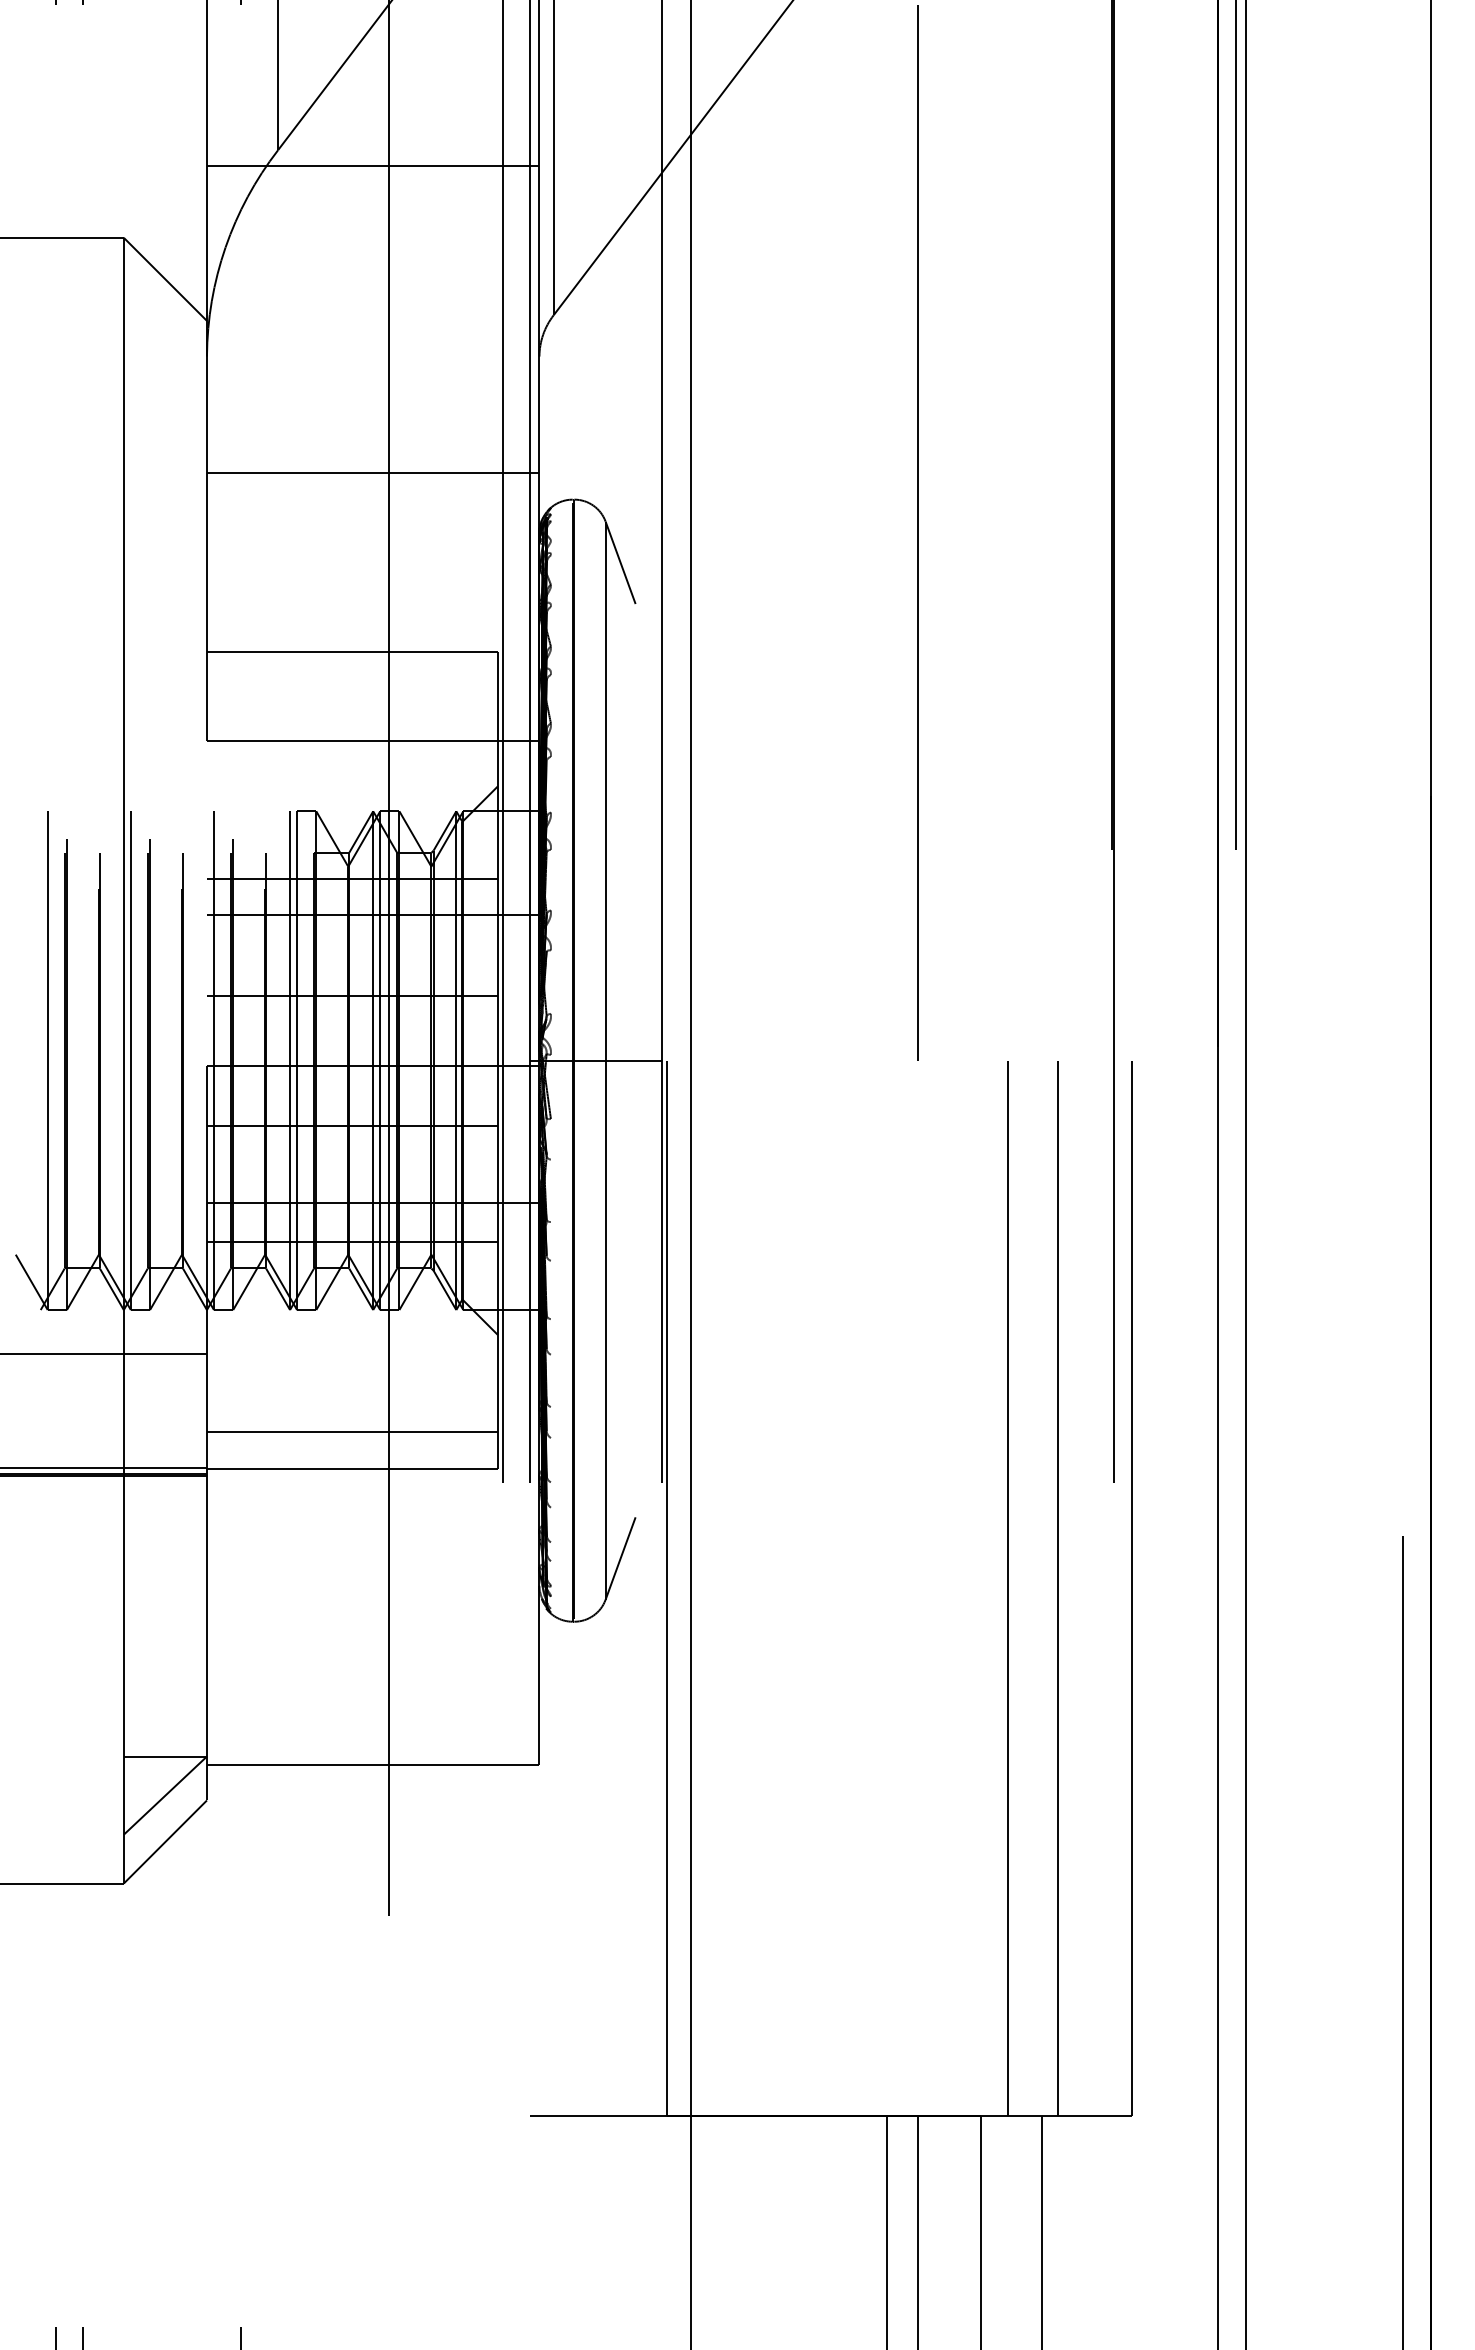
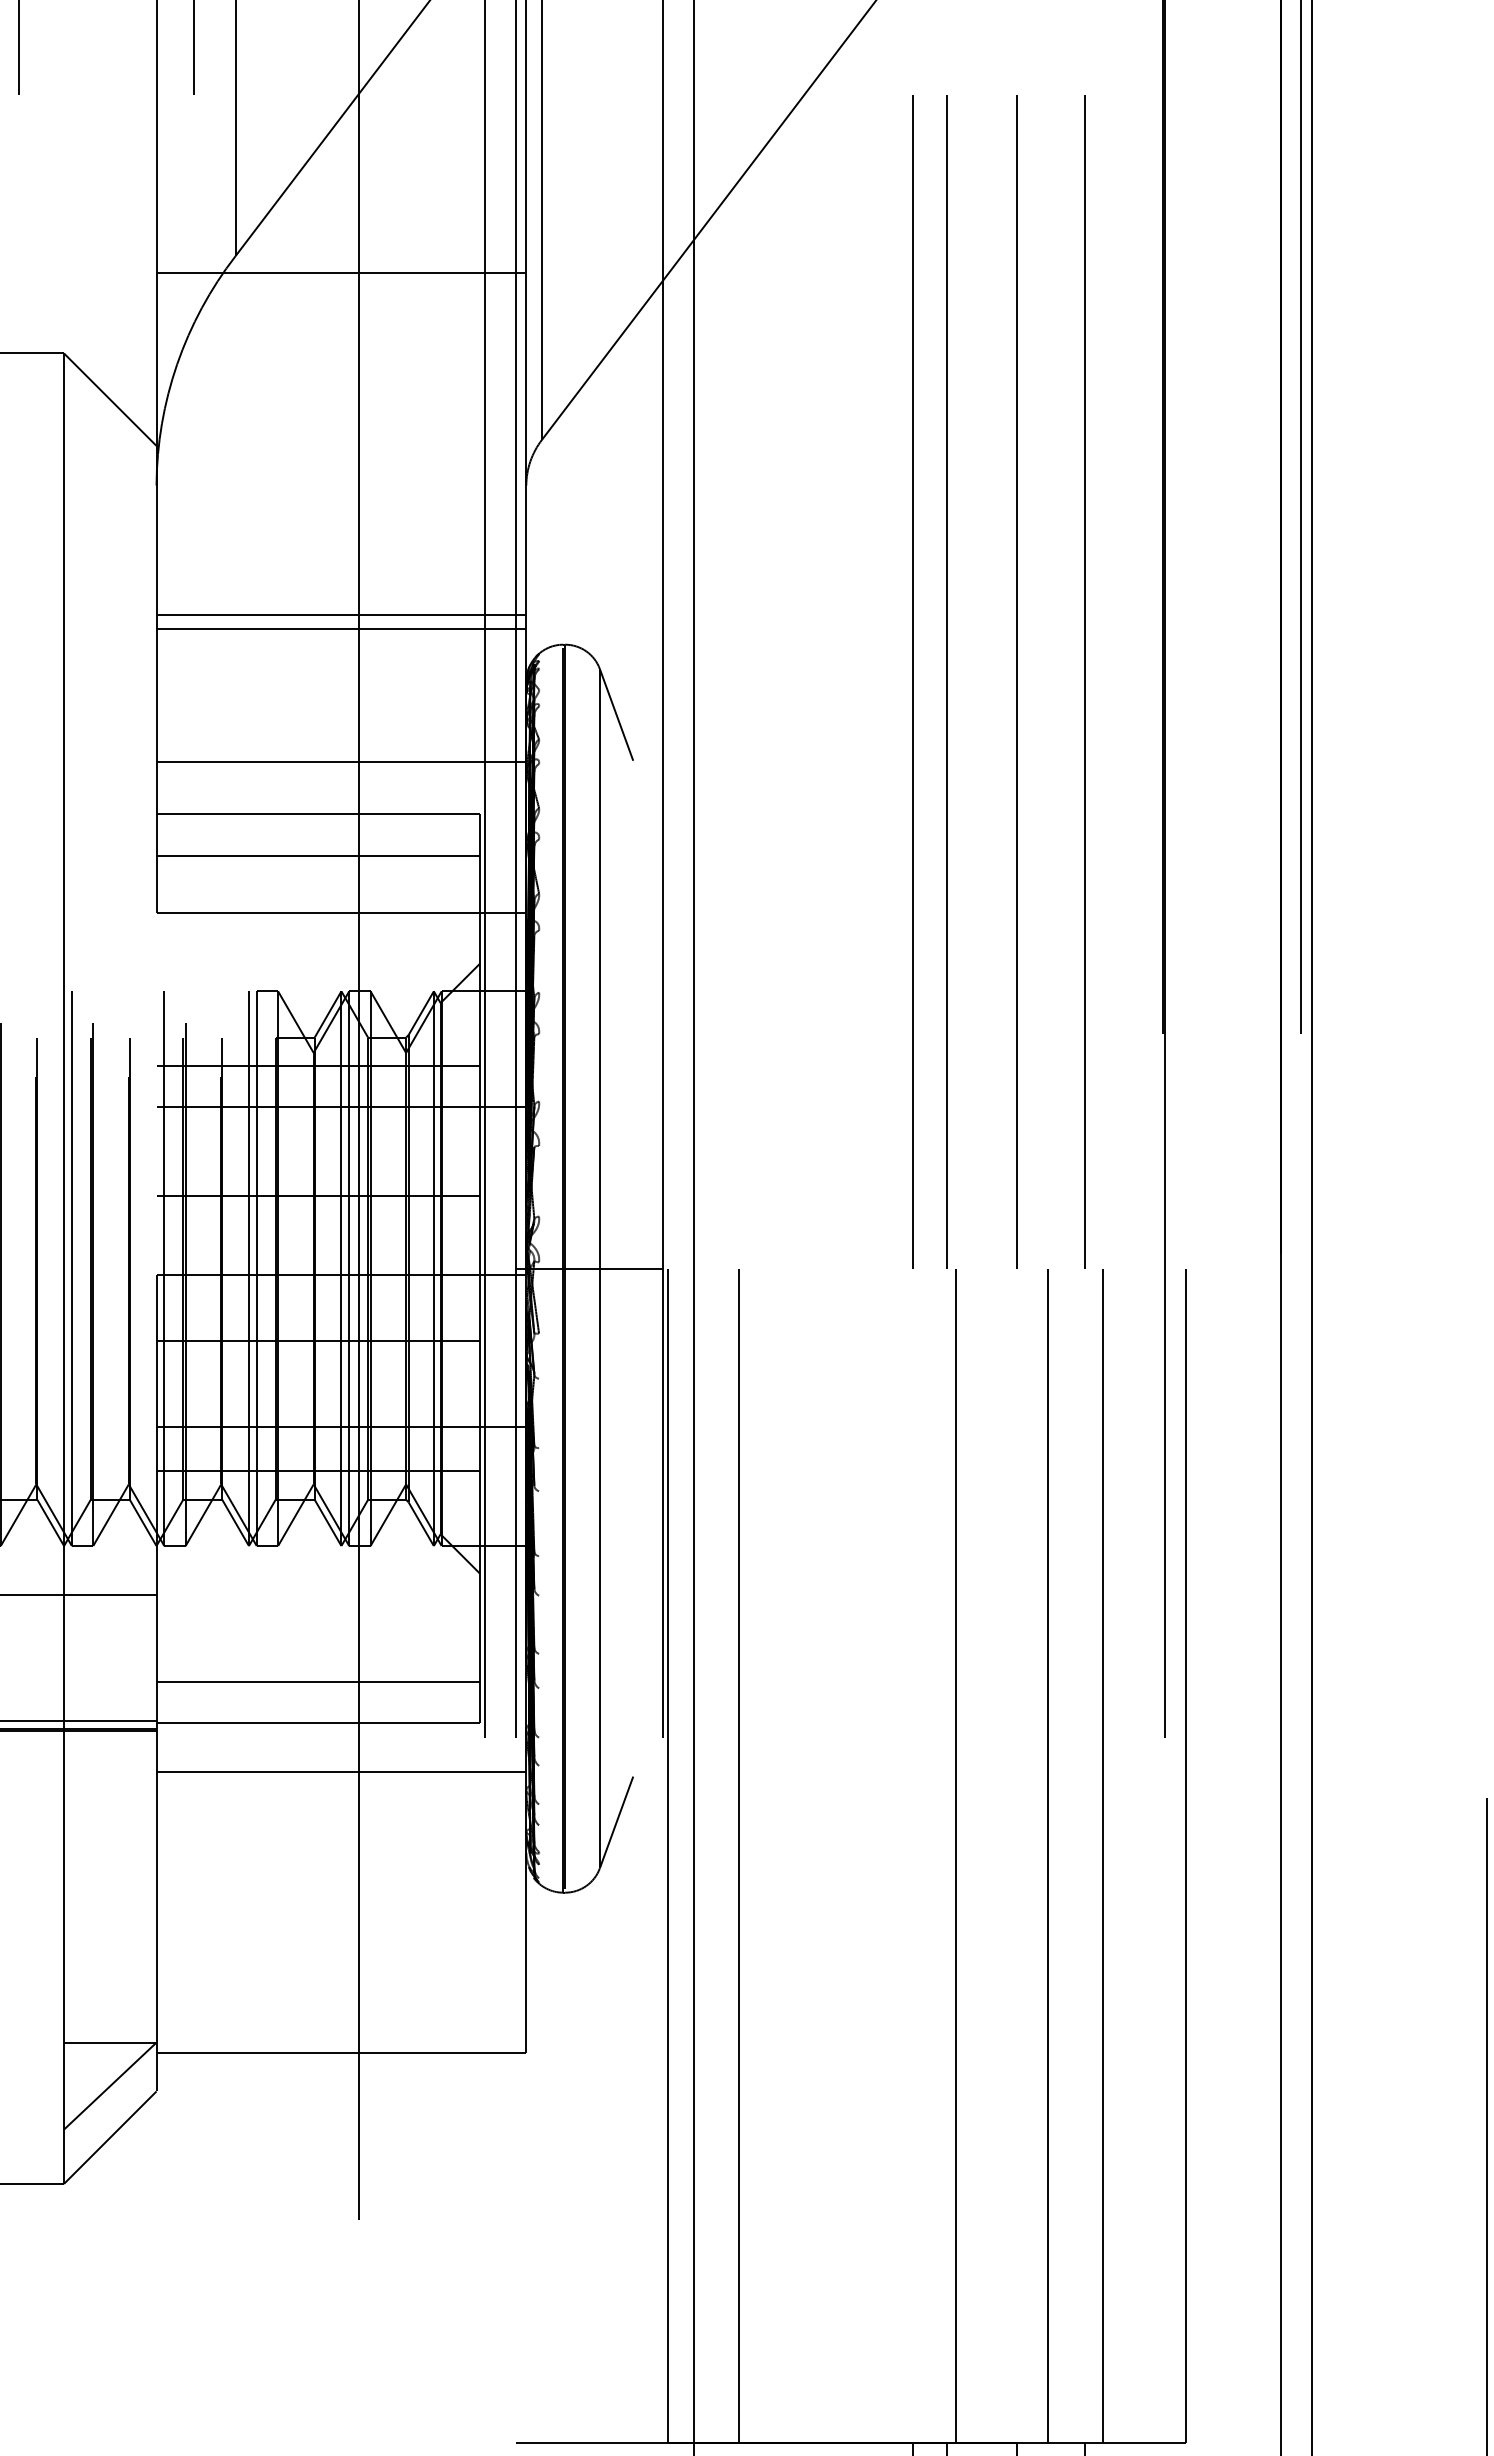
line: (372, 485) -> (340, 628), added
line: (887, 532) -> (913, 681), added
line: (980, 532) -> (1016, 681), added
line: (1041, 532) -> (1084, 681), added
line: (372, 605) -> (340, 762), added
line: (351, 689) -> (317, 855), added
line: (372, 1512) -> (340, 1771), added
line: (730, 1588) -> (738, 1855), added
line: (925, 1588) -> (955, 1855), added

